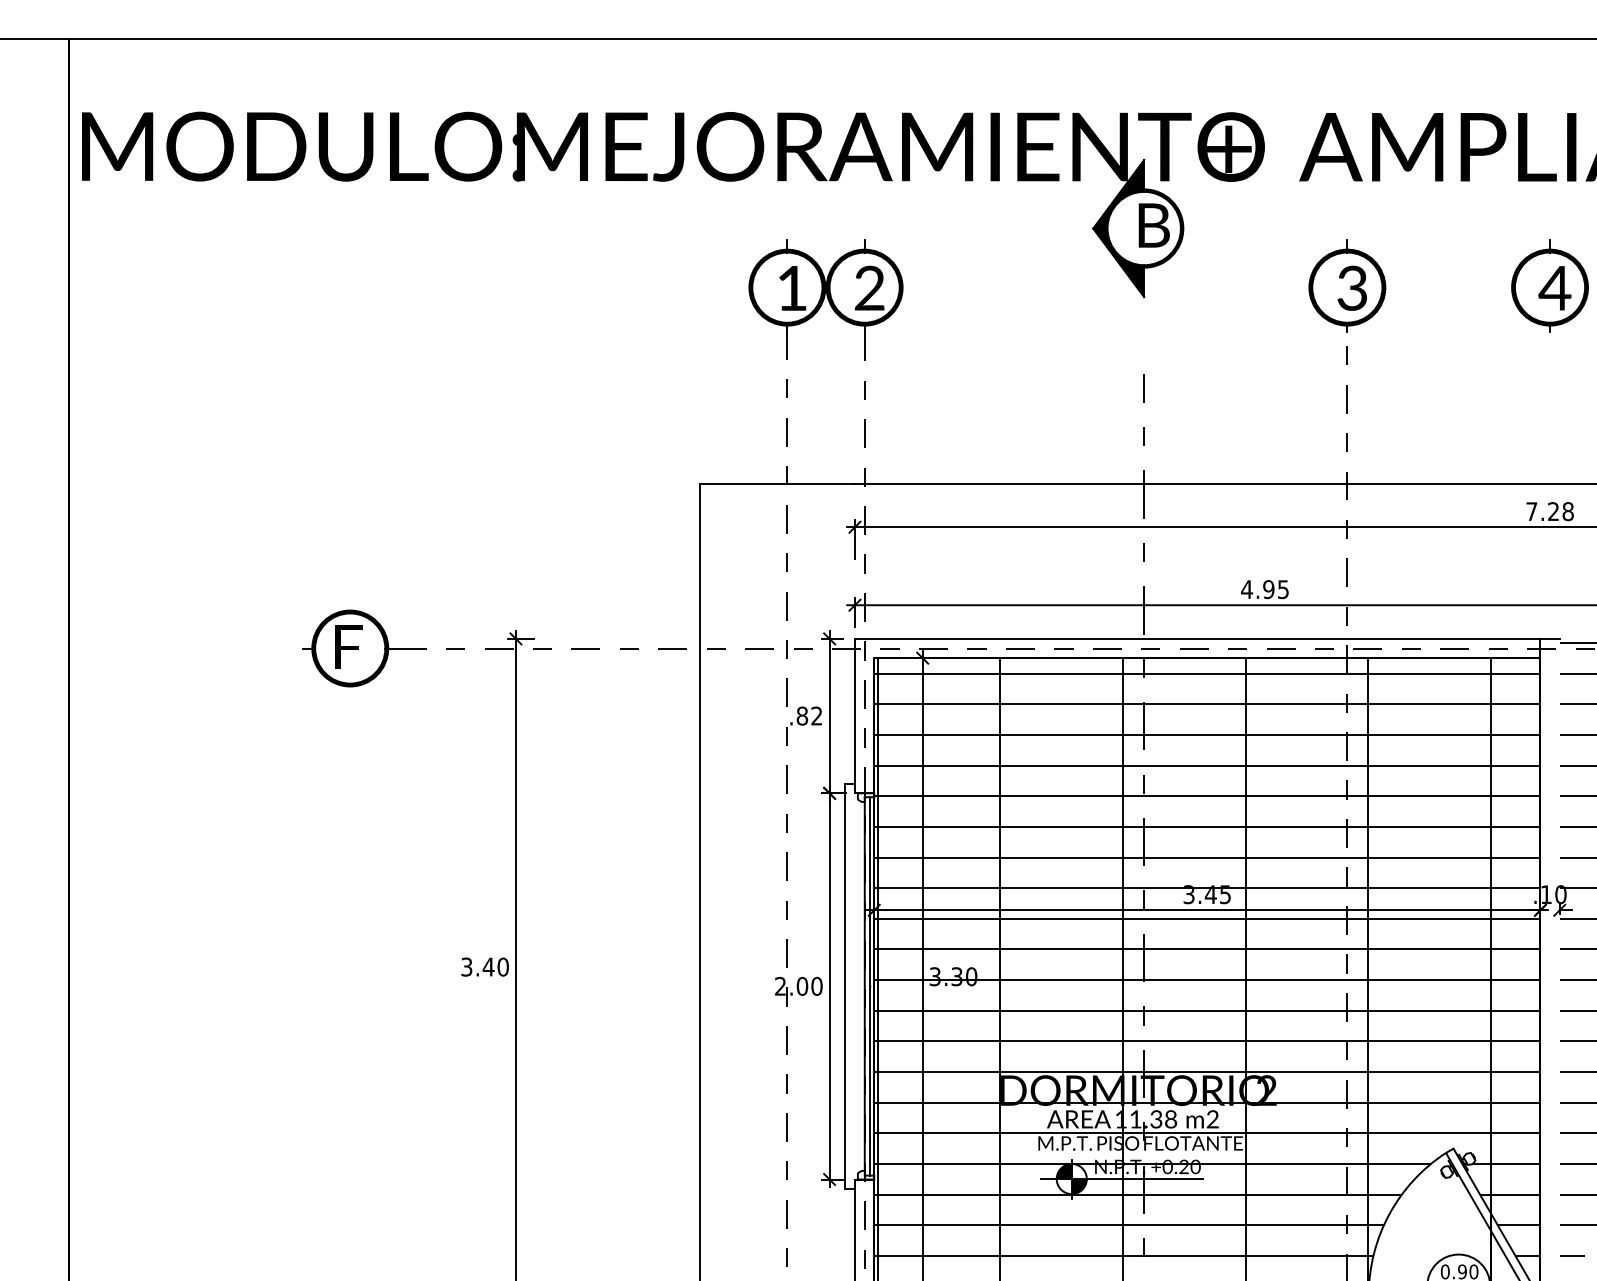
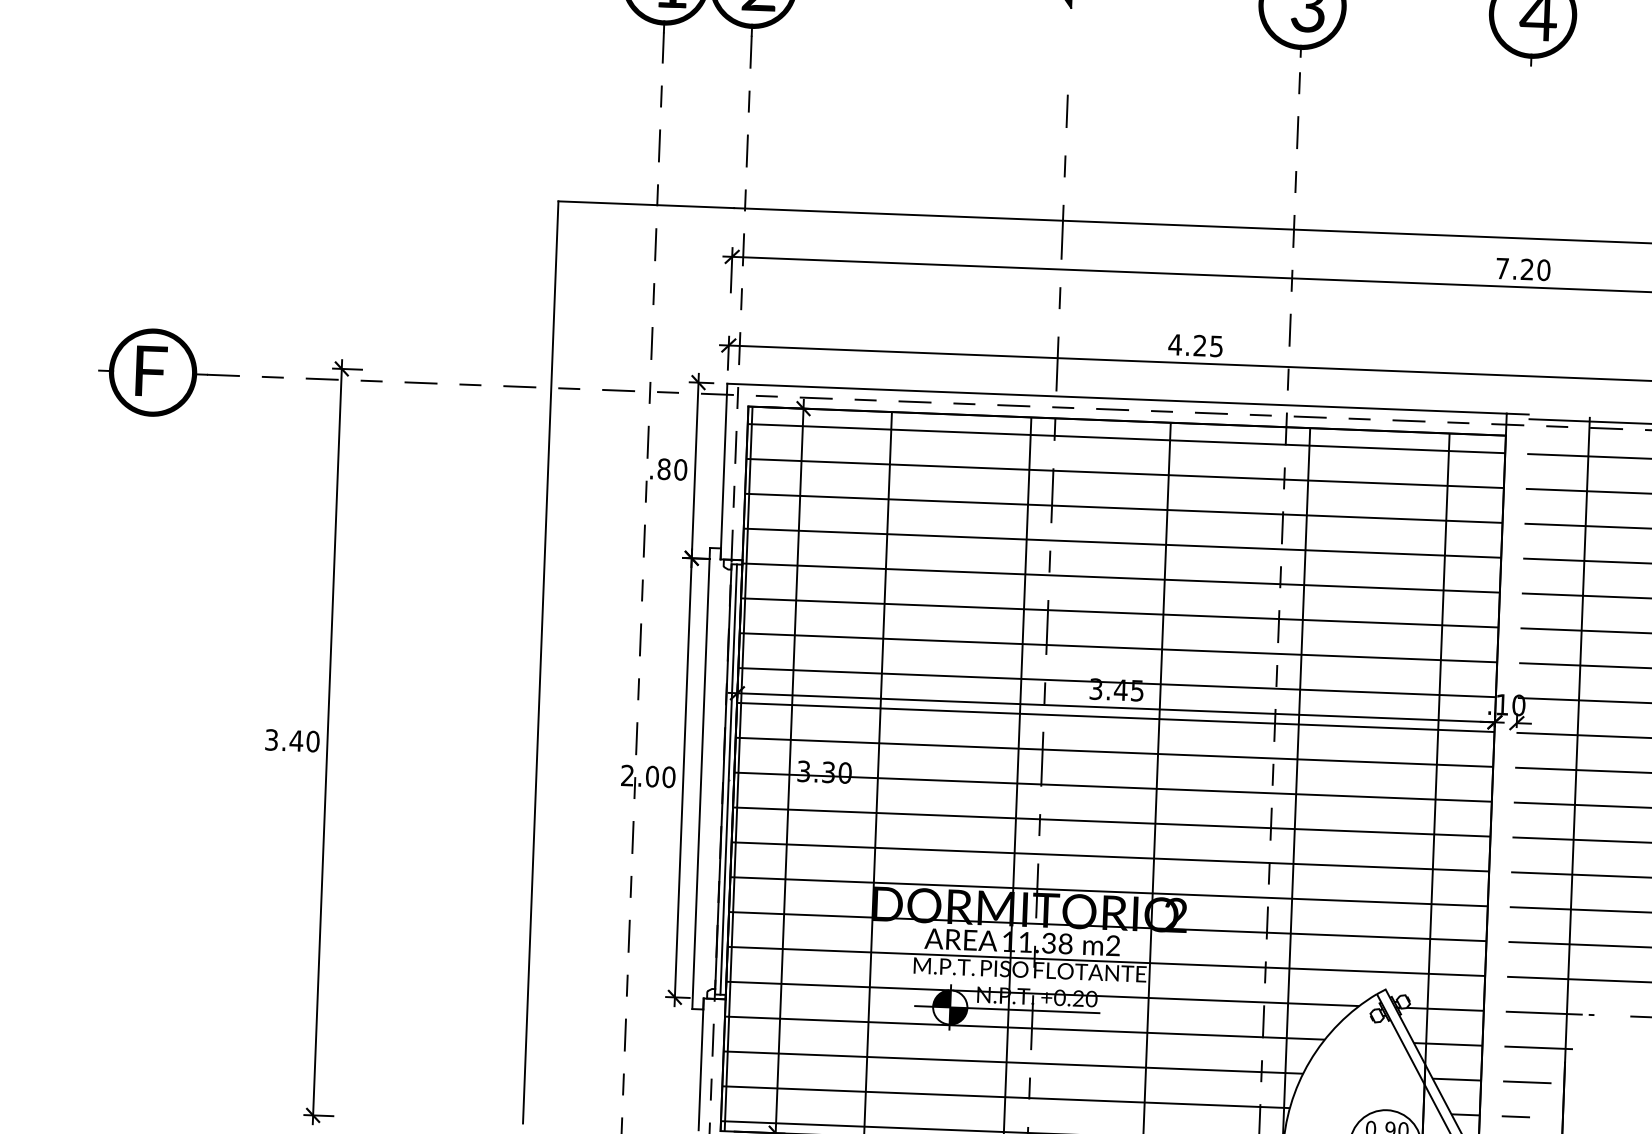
text: (1567, 511) -> (1543, 270), 7.28 -> 7.20
text: (1268, 589) -> (1199, 345), 4.95 -> 4.25
text: (816, 715) -> (680, 469), .82 -> .80

